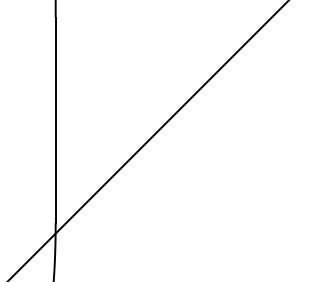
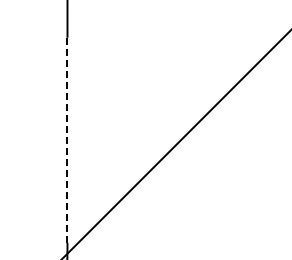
line: (55, 120) -> (67, 140), solid -> dashed

